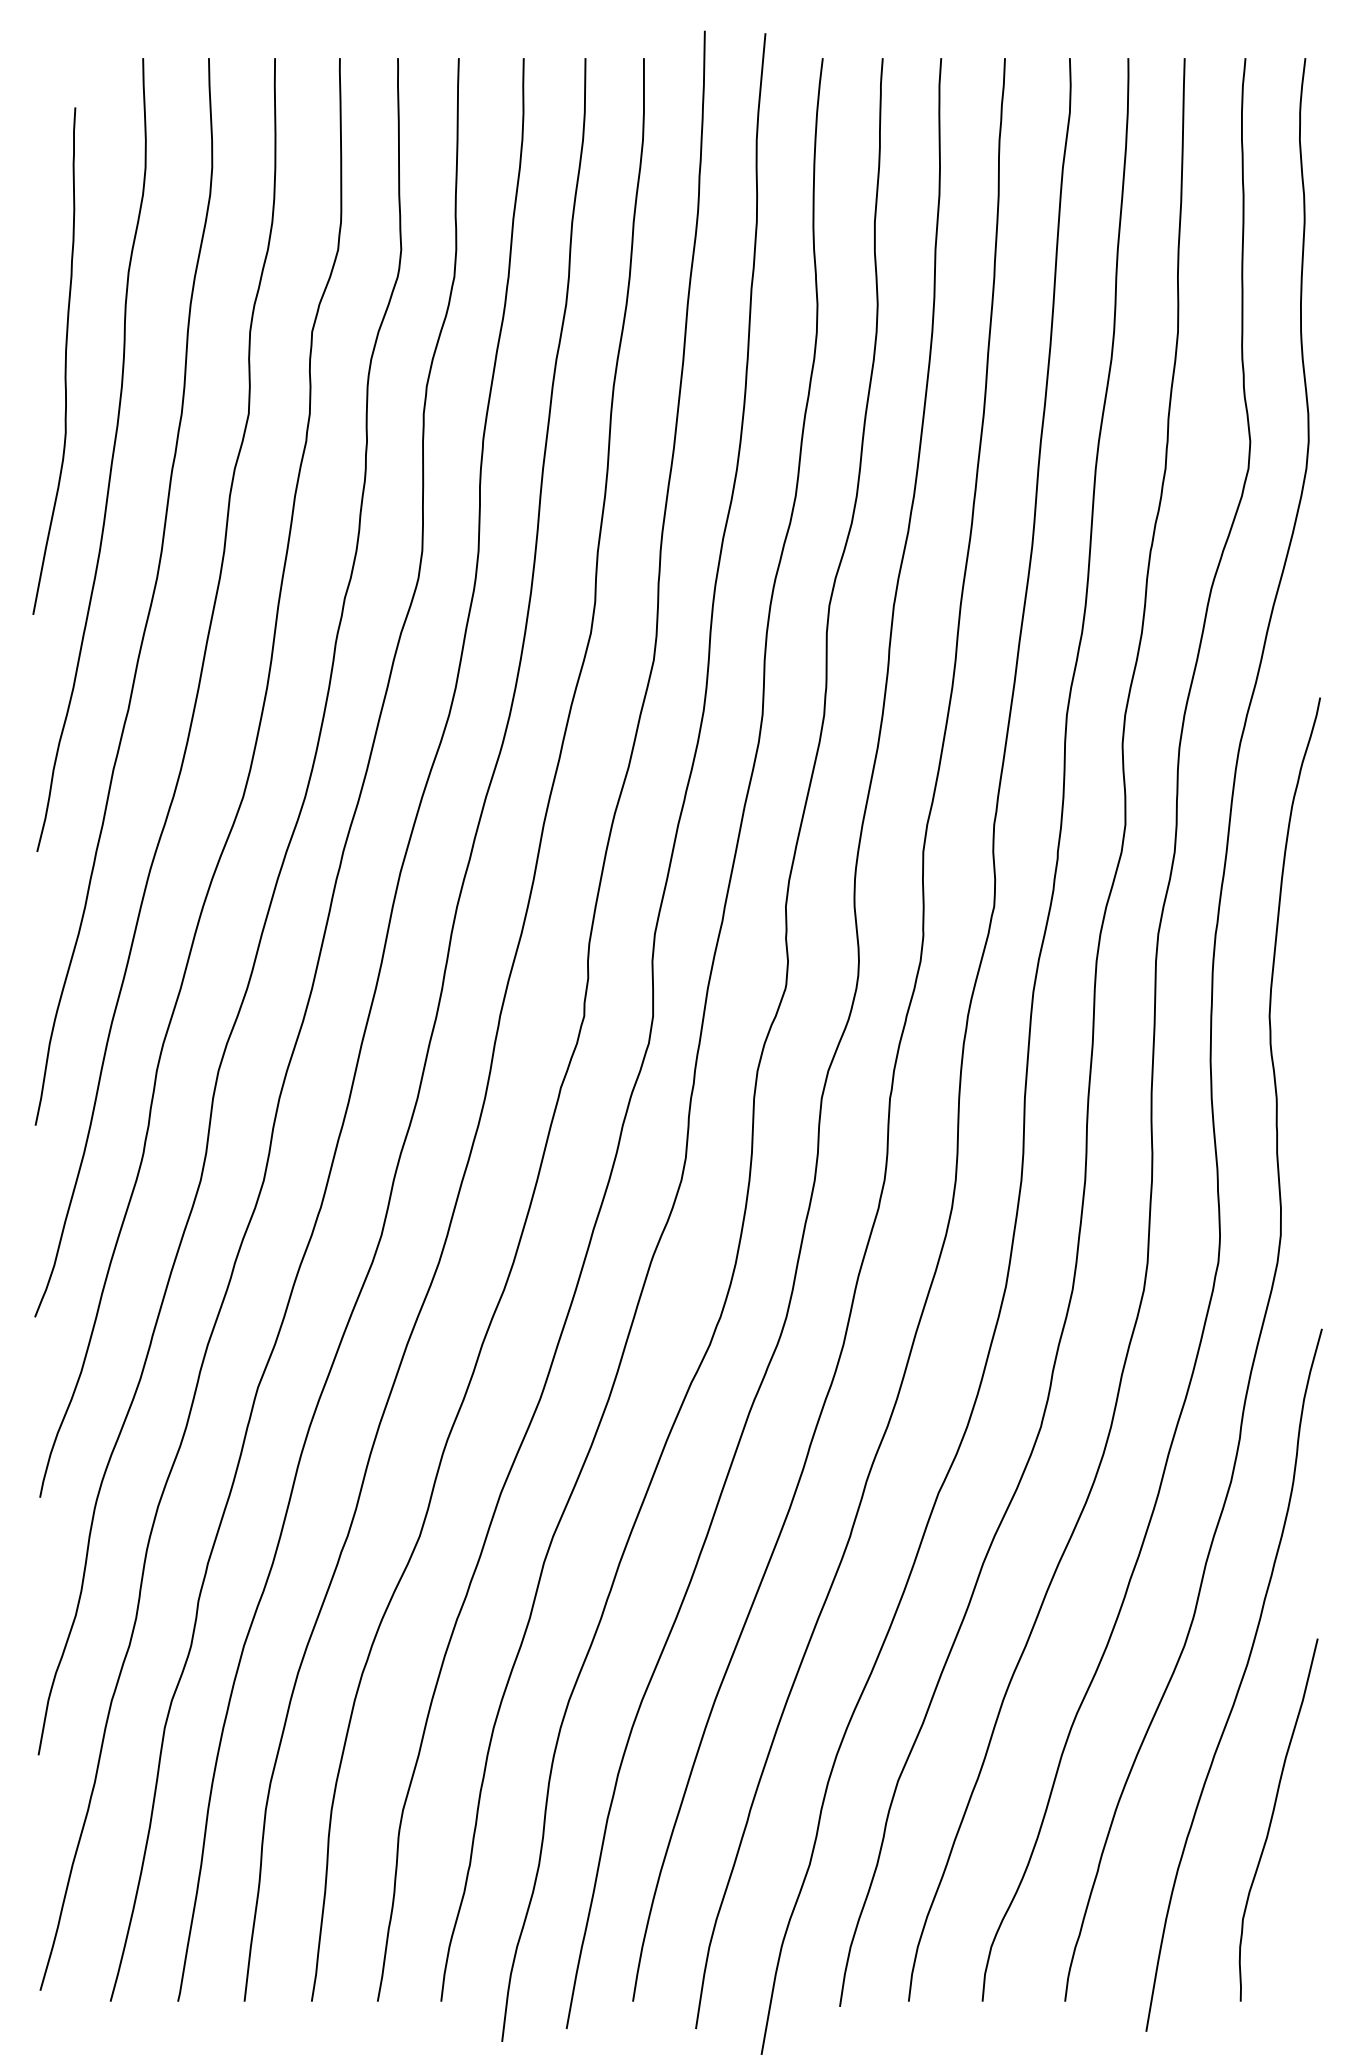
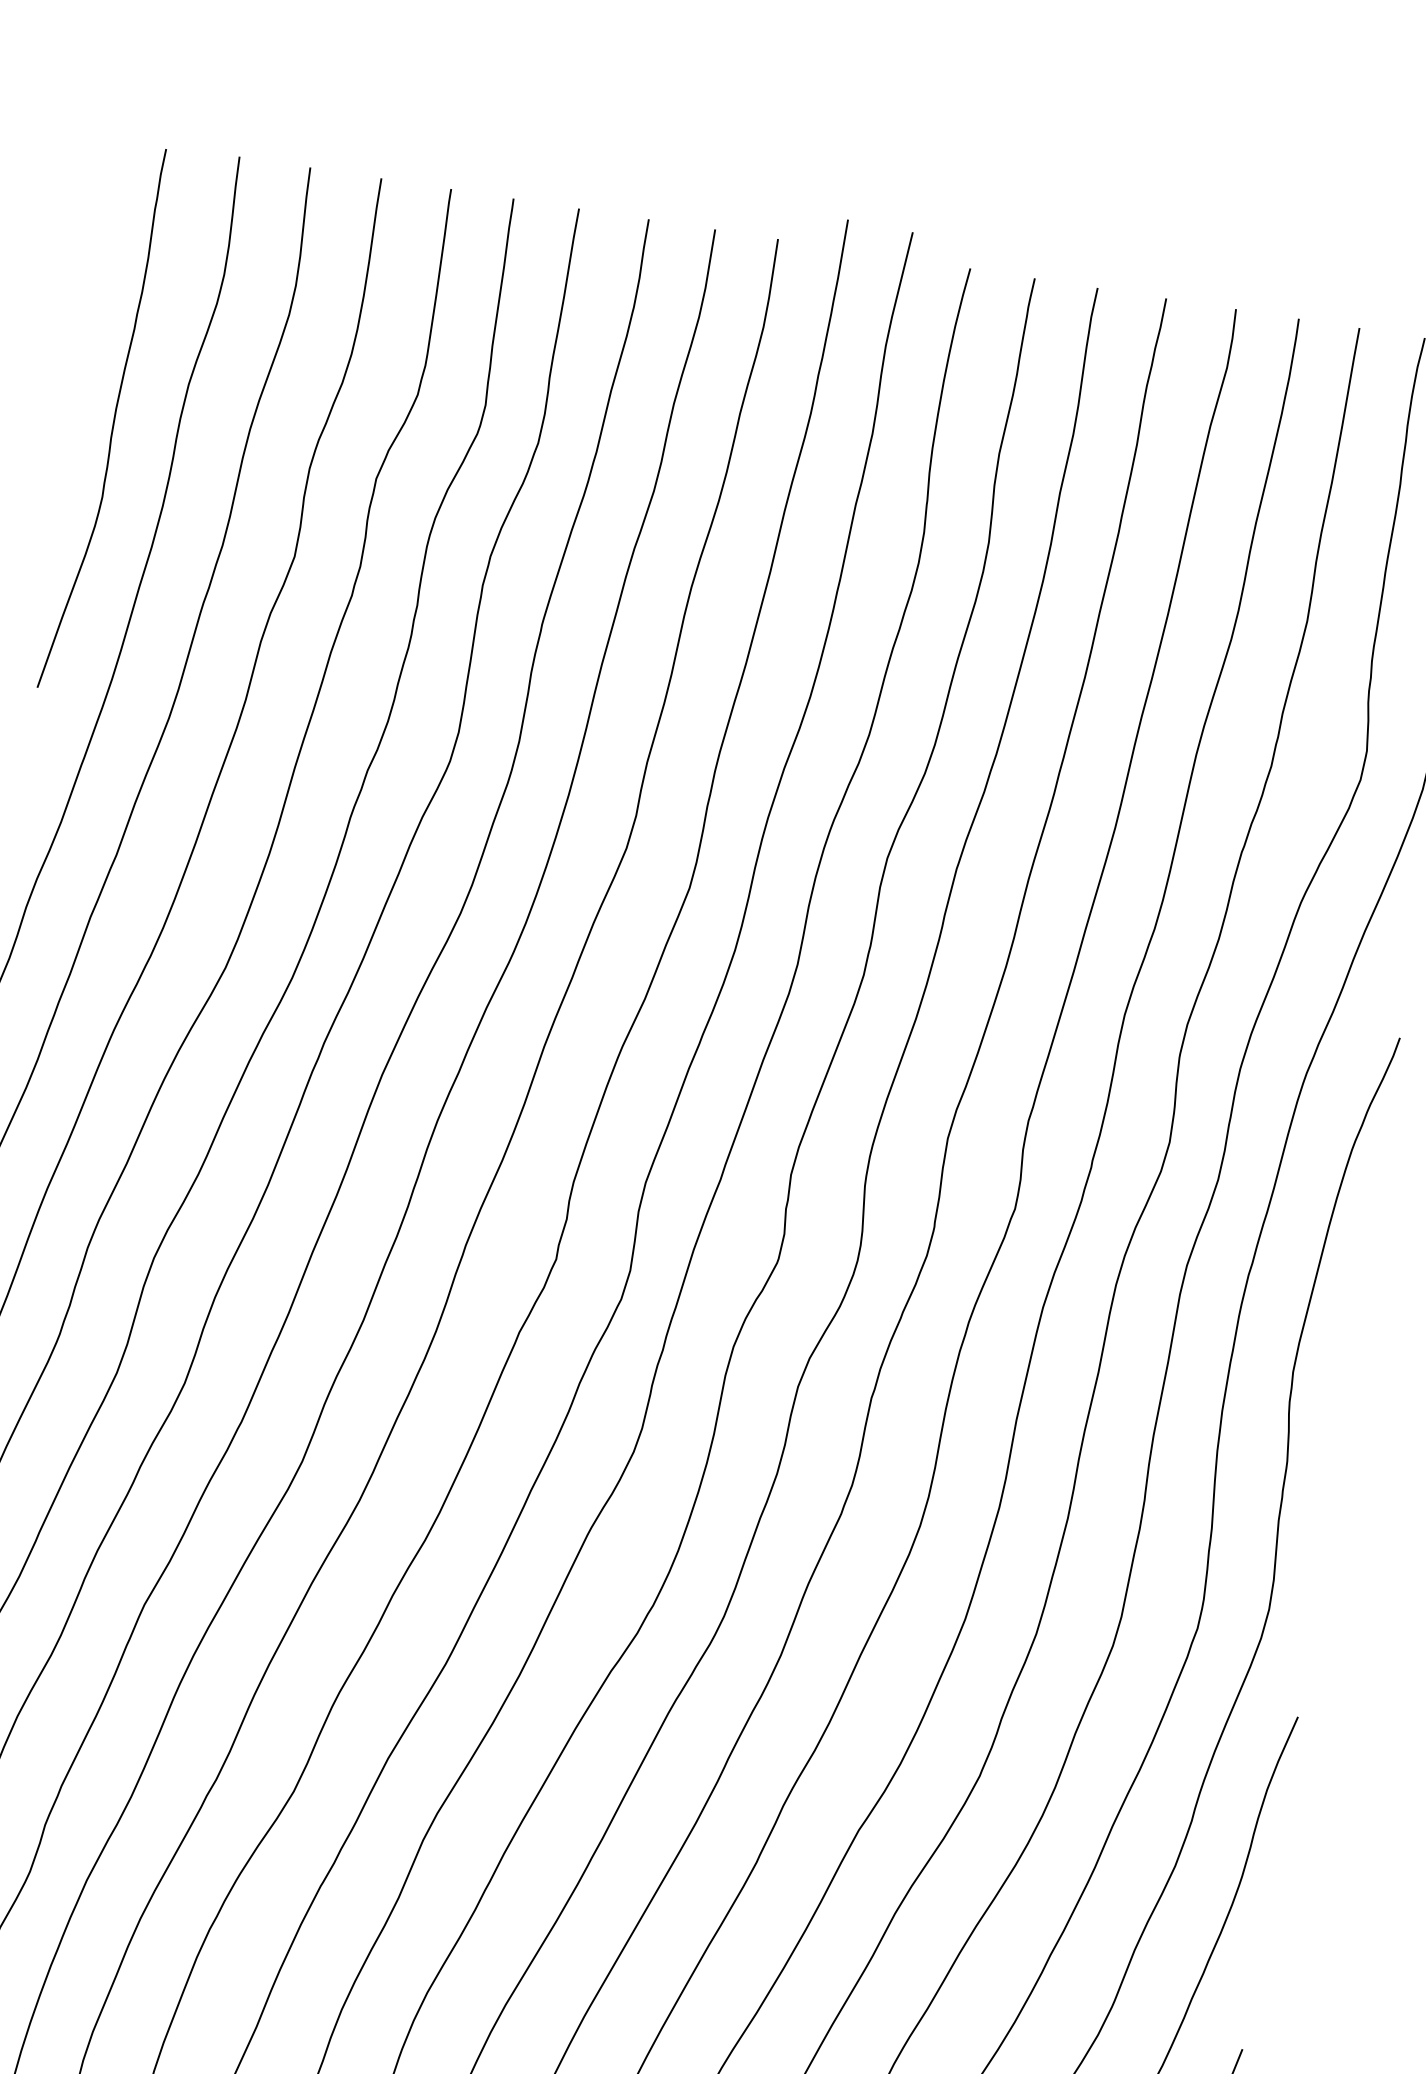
curve: (64, 363) -> (112, 422), moved

